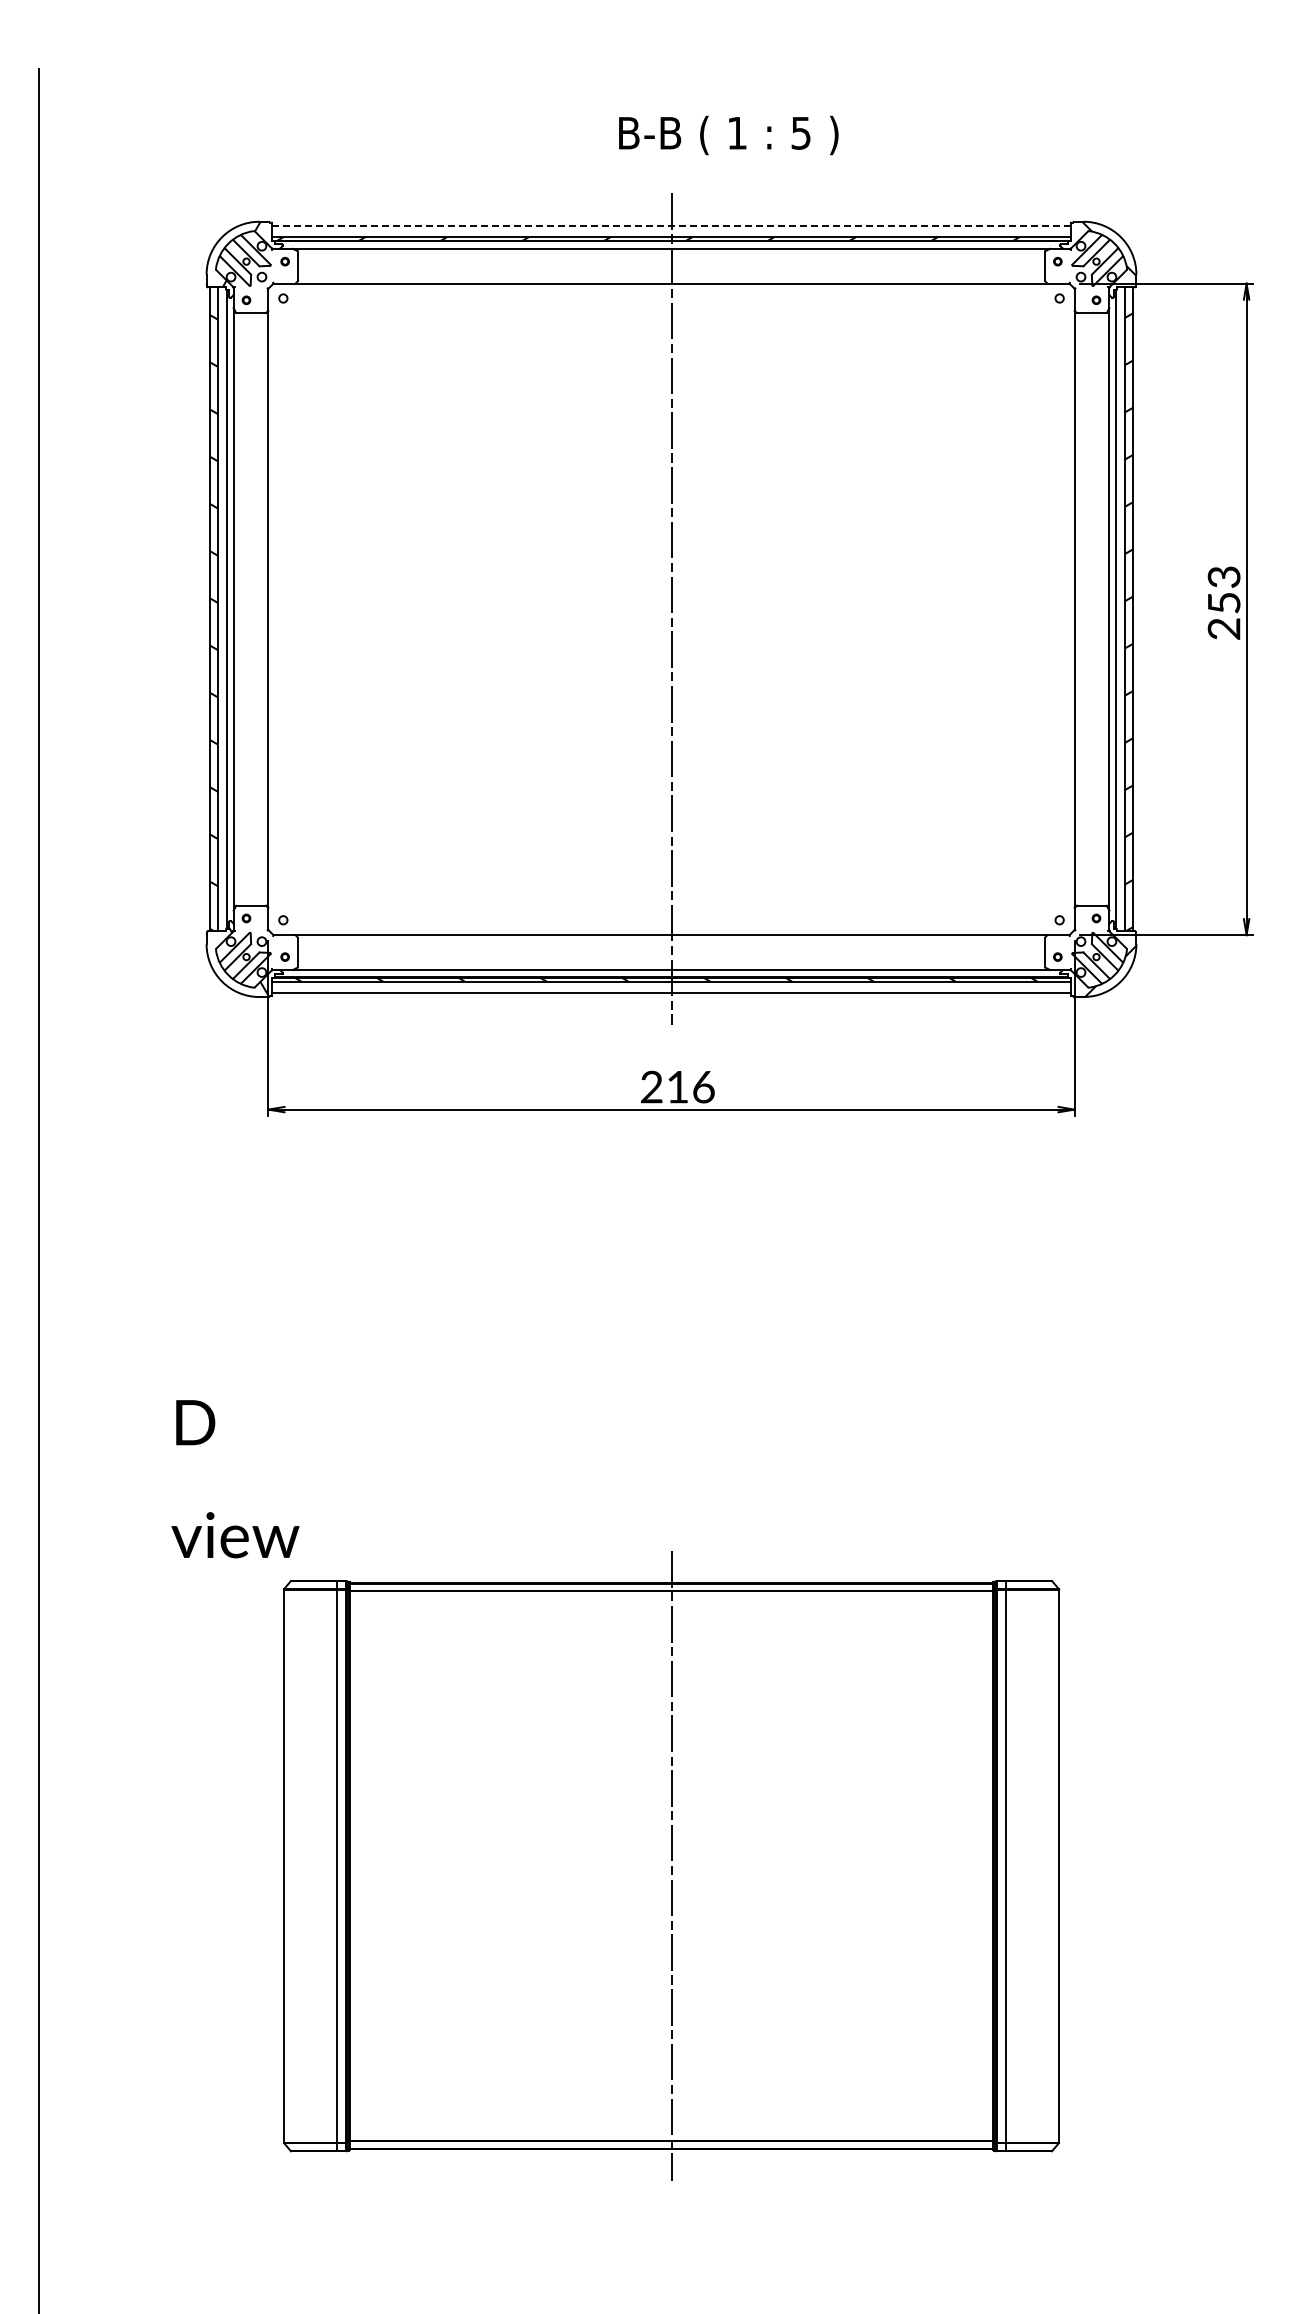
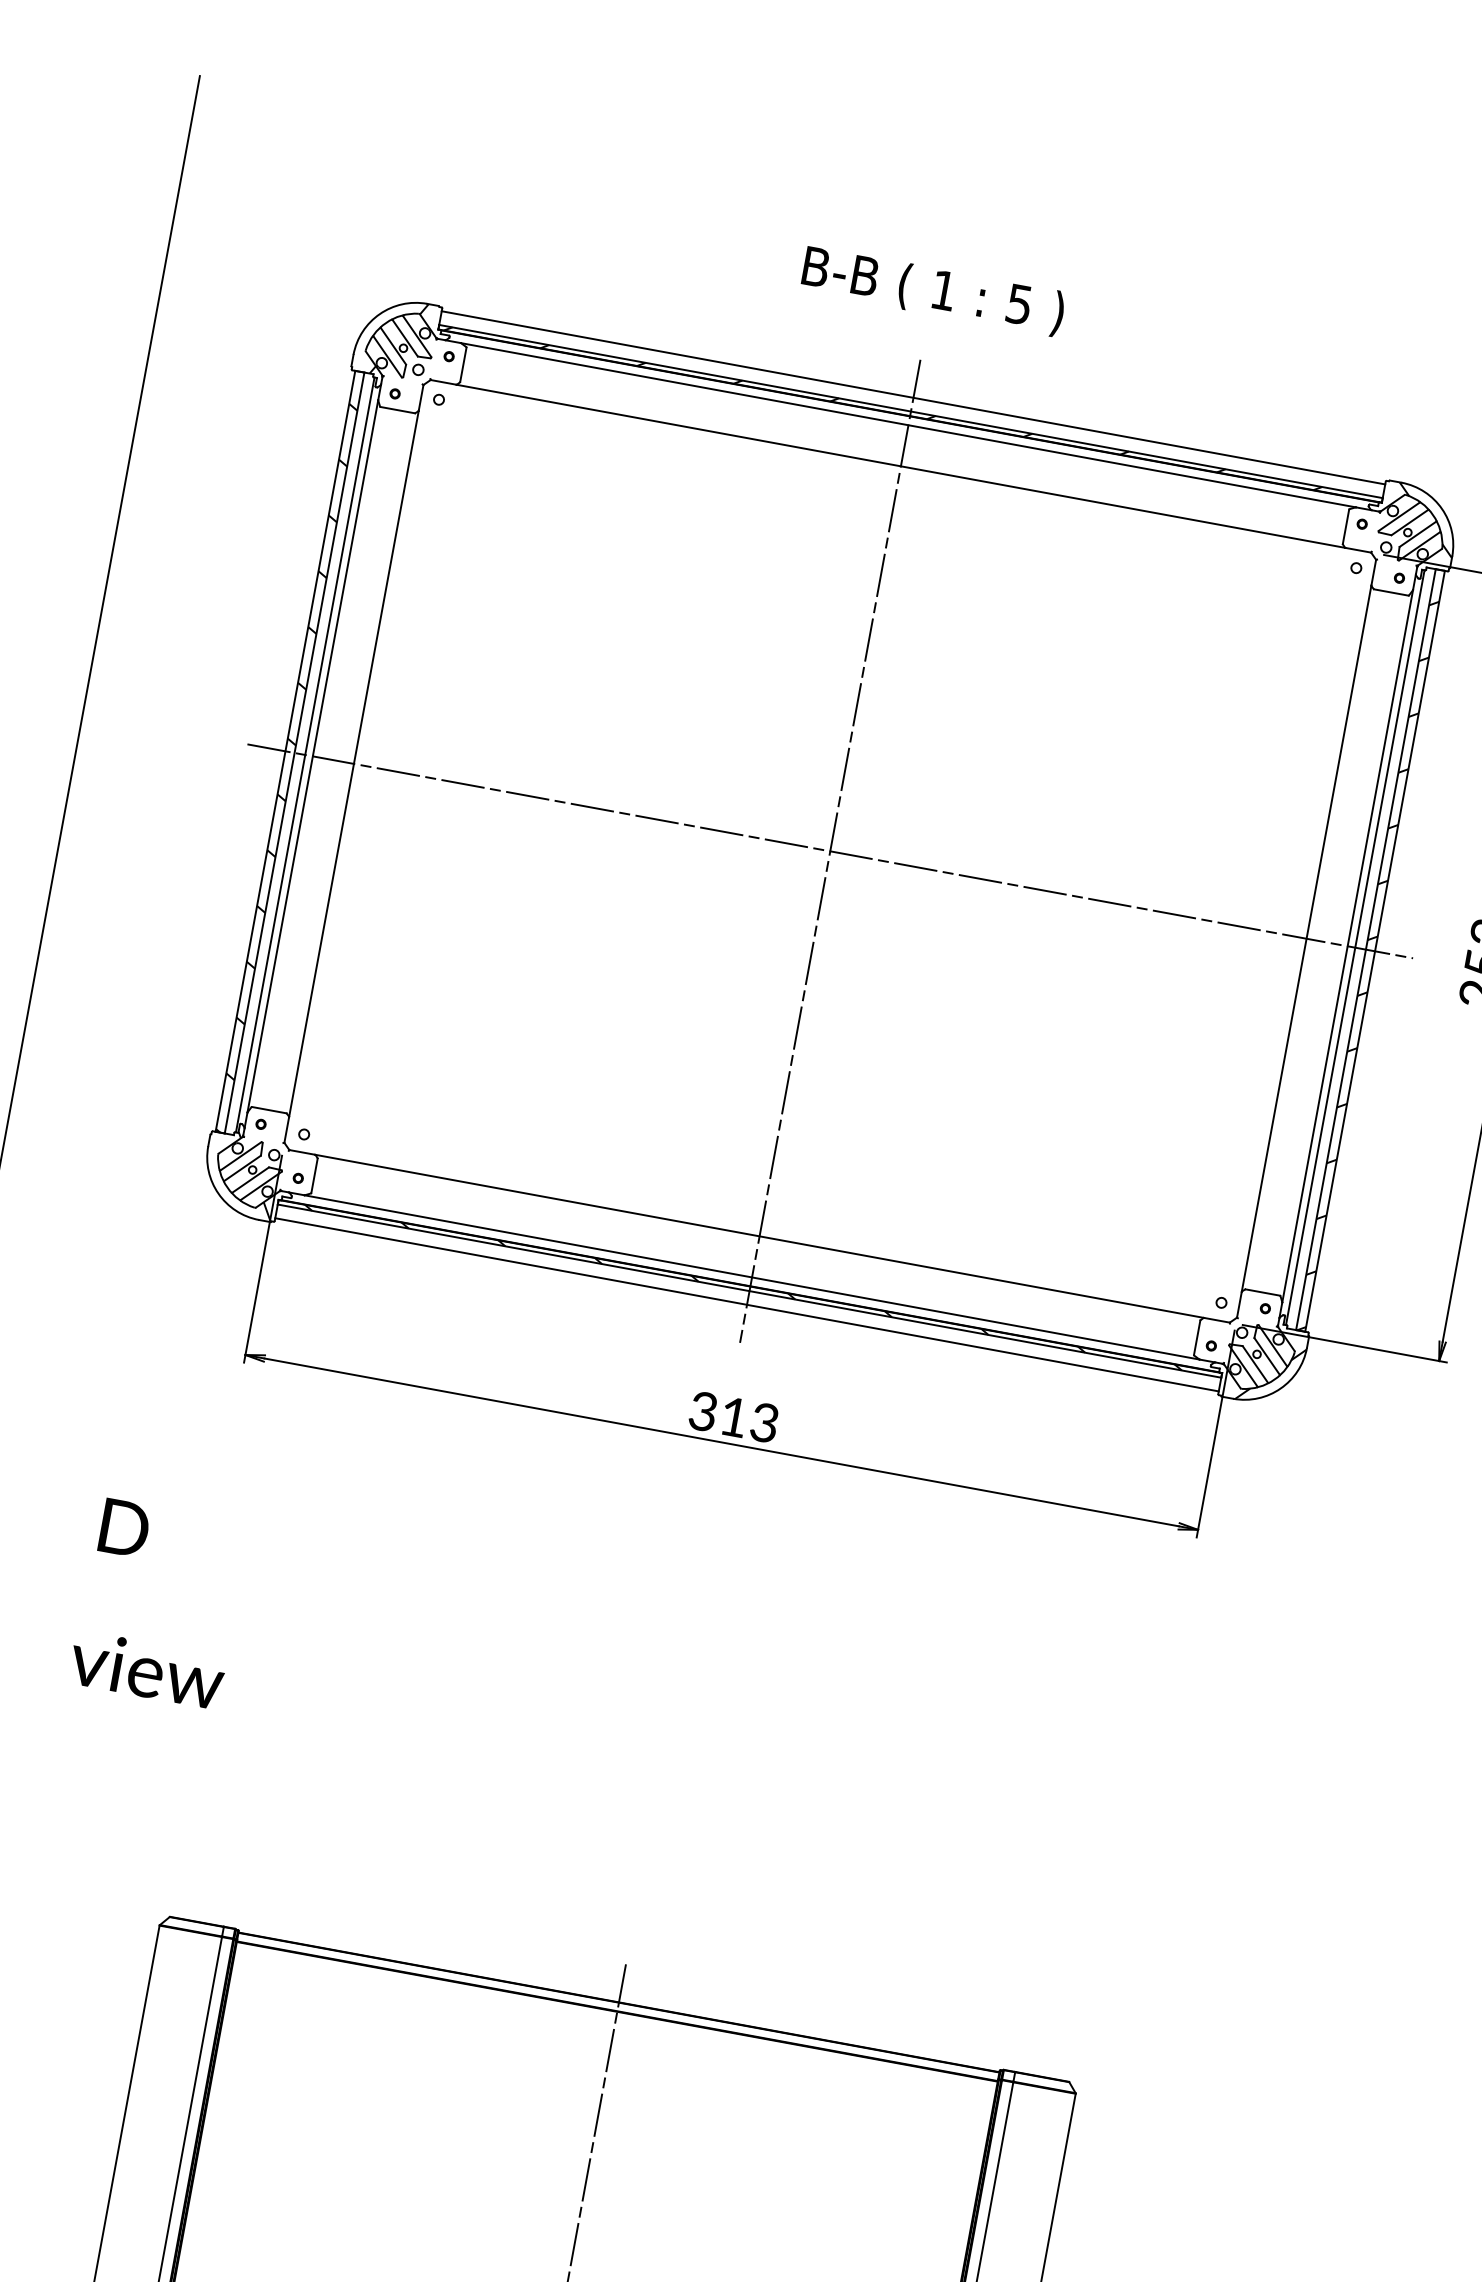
text: (728, 135) -> (933, 291), moved
line: (671, 225) -> (913, 397), dashed -> solid
line: (671, 609) -> (830, 851), added
text: (677, 1086) -> (733, 1416), 216 -> 313
text: (235, 1479) -> (159, 1604), moved

